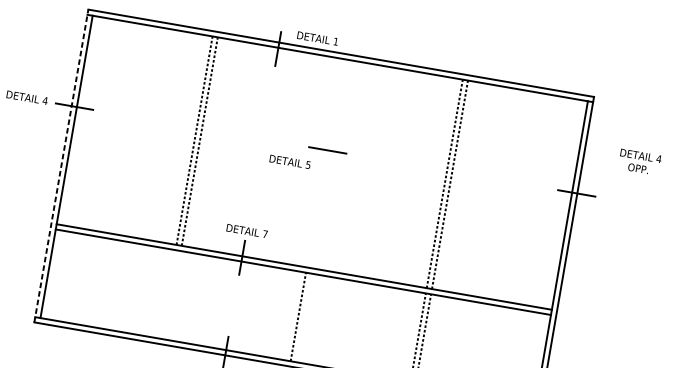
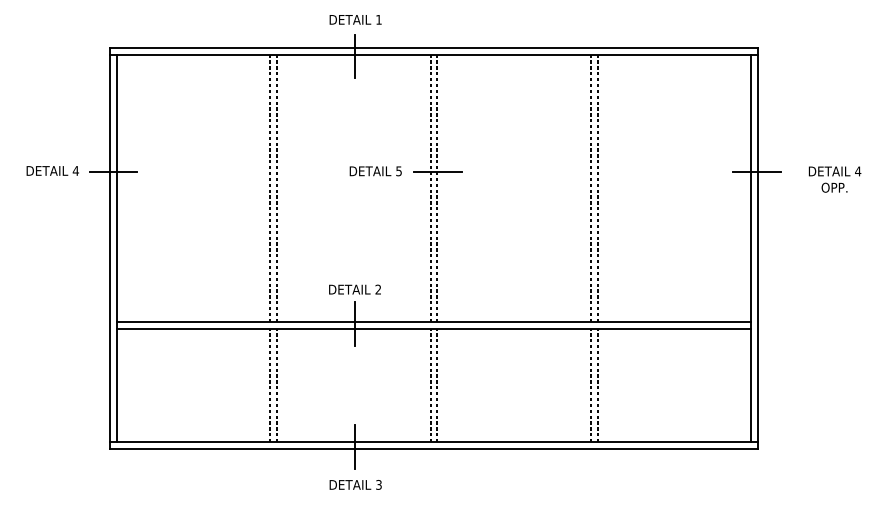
text: (317, 38) -> (355, 19), moved
text: (289, 162) -> (375, 171), moved
line: (319, 162) -> (430, 188), added
text: (639, 162) -> (834, 179), moved
line: (325, 163) -> (437, 188), added
line: (61, 165) -> (109, 248), dashed -> solid
text: (265, 234) -> (378, 289), 7 -> 2
line: (168, 294) -> (270, 385), added
line: (172, 295) -> (276, 385), added
line: (293, 316) -> (430, 385), added

